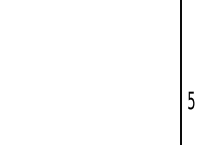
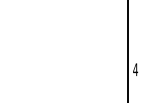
text: (191, 100) -> (135, 69), 5 -> 4

